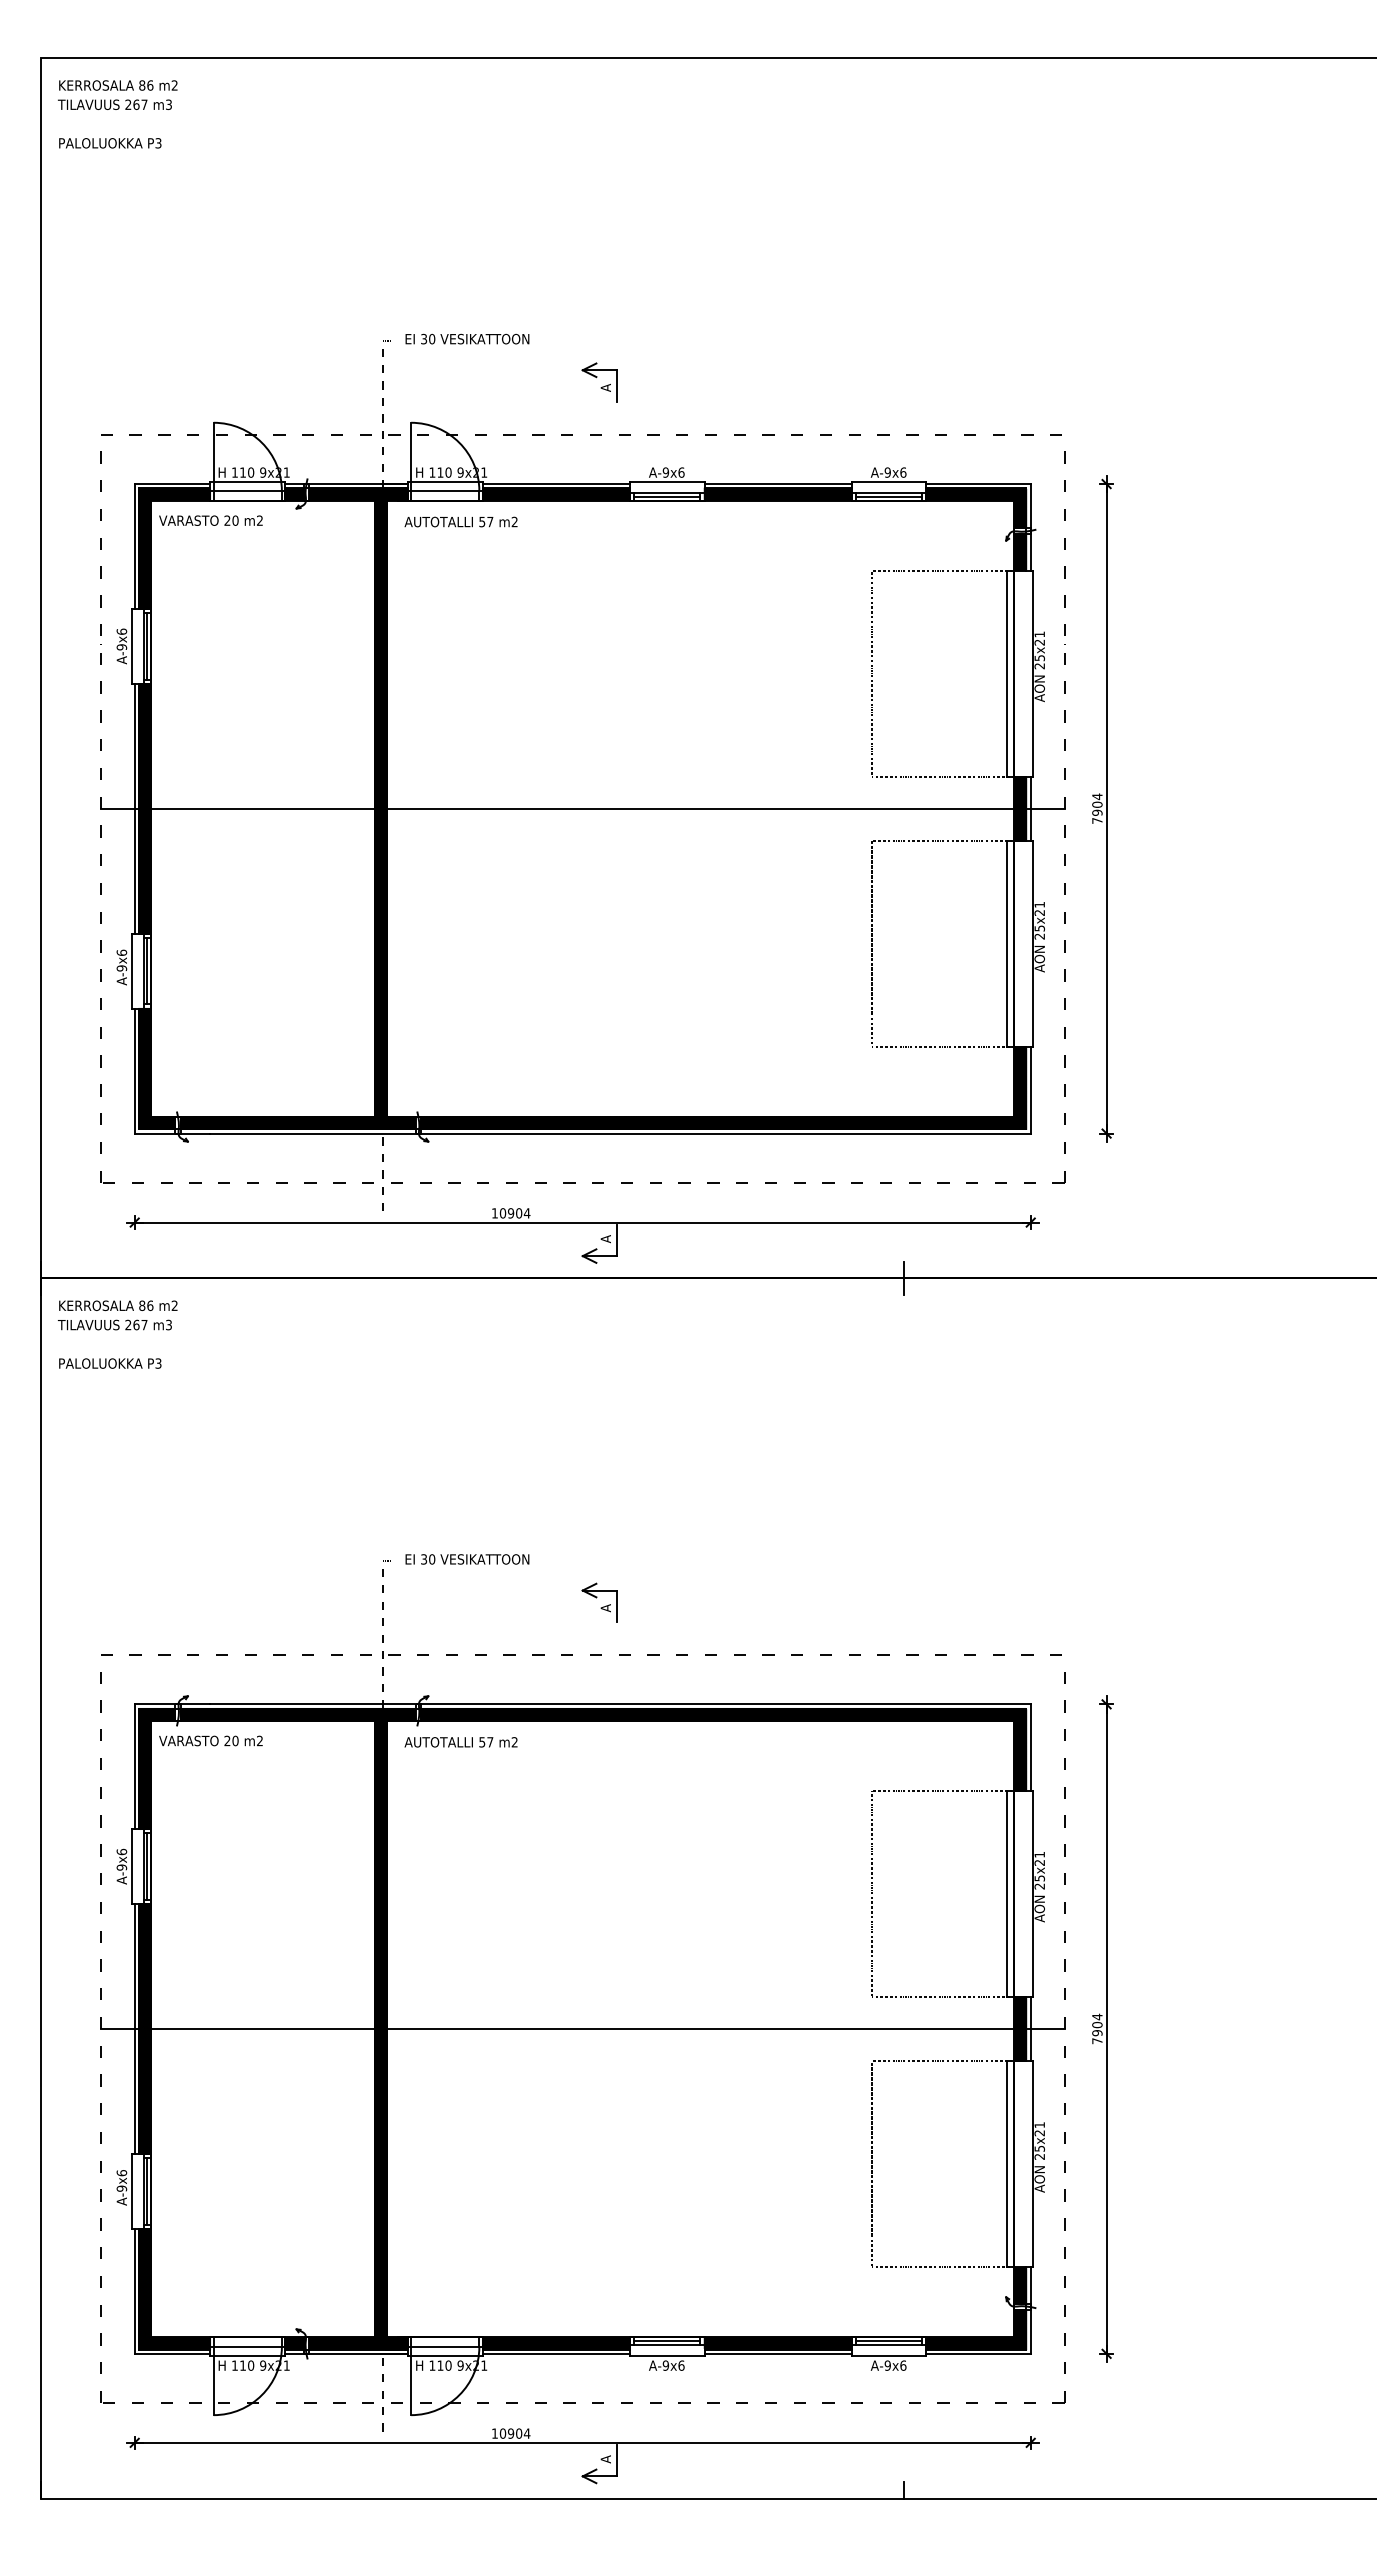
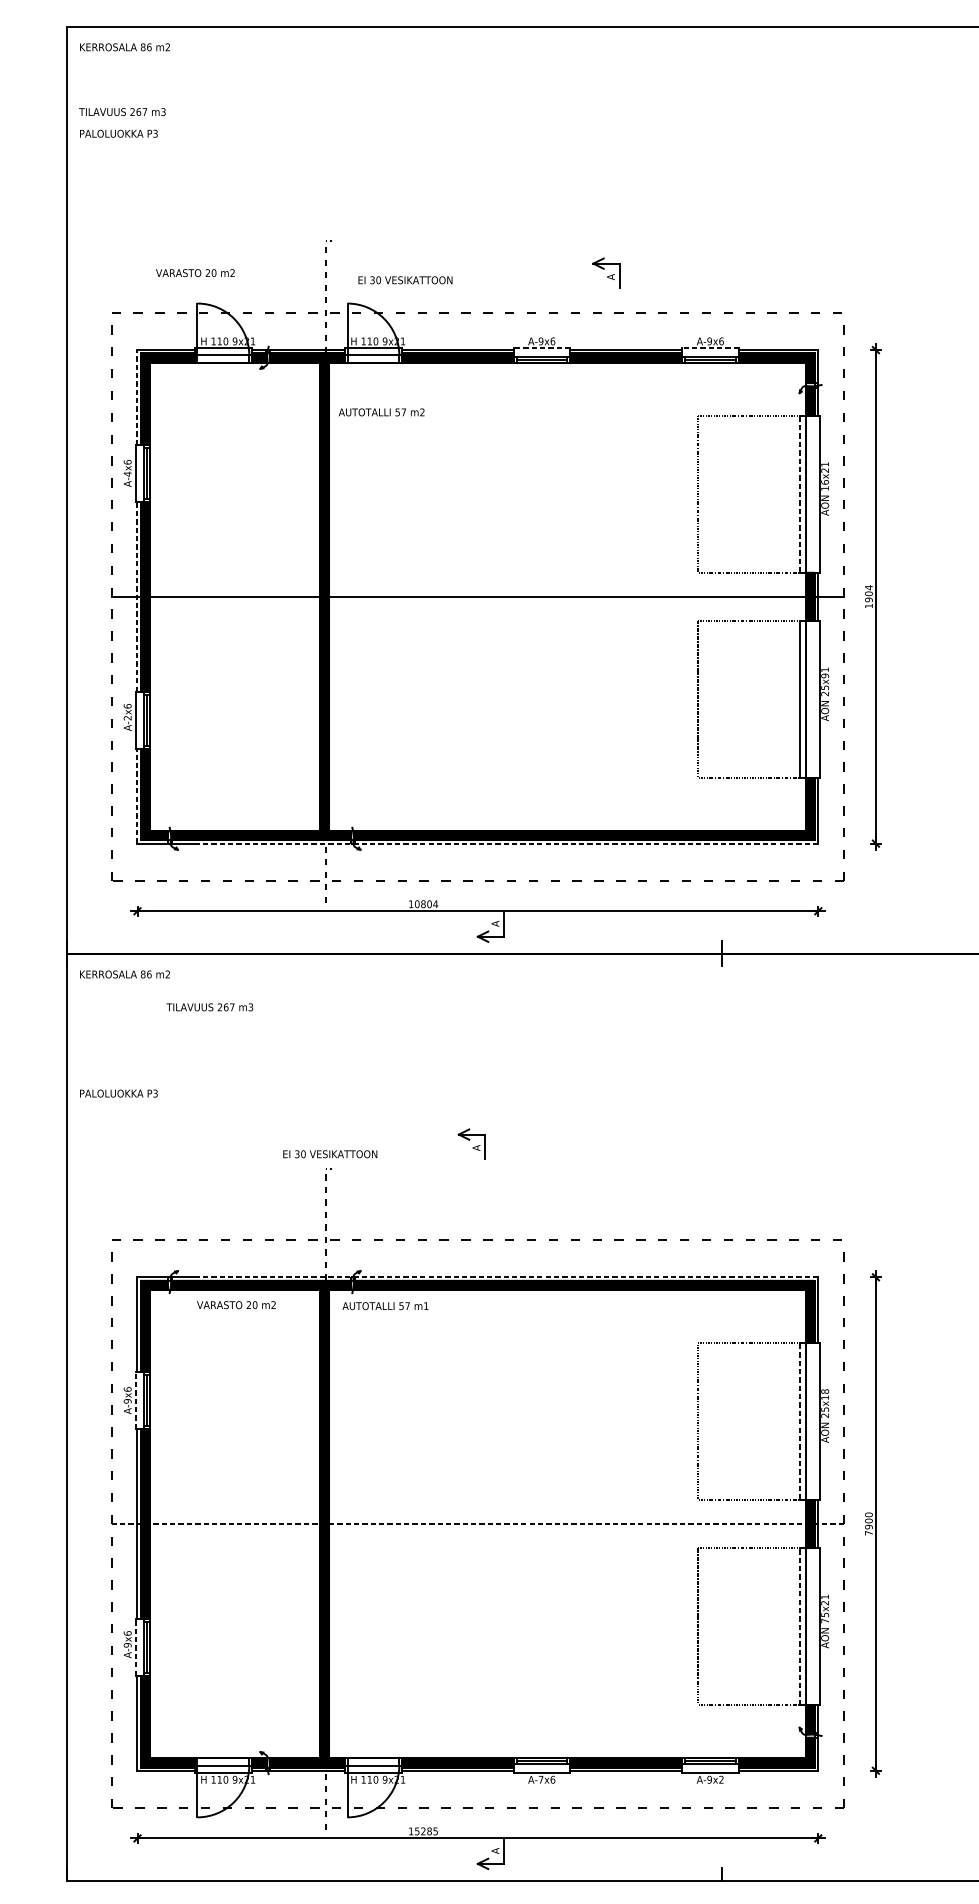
text: (114, 104) -> (122, 111), moved
text: (110, 143) -> (119, 133), moved
text: (467, 338) -> (405, 279), moved
part: (599, 382) -> (606, 272), moved
line: (666, 481) -> (541, 348), solid -> dashed
line: (888, 481) -> (710, 348), solid -> dashed
text: (210, 520) -> (195, 272), moved
text: (460, 521) -> (381, 412), moved
line: (134, 546) -> (137, 397), solid -> dashed
text: (121, 647) -> (127, 474), A-9x6 -> A-4x6
text: (1039, 662) -> (824, 485), 25x21 -> 16x21
line: (1006, 673) -> (799, 494), solid -> dashed
line: (134, 808) -> (137, 596), solid -> dashed
text: (1097, 820) -> (868, 605), 7904 -> 1904
text: (1039, 912) -> (824, 675), 25x21 -> 25x91
text: (121, 968) -> (127, 718), A-9x6 -> A-2x6
line: (134, 1070) -> (137, 795), solid -> dashed
line: (620, 1133) -> (506, 843), solid -> dashed
text: (511, 1213) -> (423, 904), 10904 -> 10804
text: (114, 1324) -> (209, 1006), moved
text: (110, 1363) -> (119, 1093), moved
text: (467, 1559) -> (330, 1154), moved
part: (599, 1602) -> (471, 1143), moved
line: (620, 1704) -> (506, 1277), solid -> dashed
text: (210, 1740) -> (236, 1304), moved
text: (514, 1742) -> (426, 1306), m2 -> m1
text: (1039, 1858) -> (824, 1394), 25x21 -> 25x18
line: (132, 1866) -> (135, 1400), solid -> dashed
line: (1006, 1893) -> (799, 1421), solid -> dashed
text: (1097, 2016) -> (868, 1514), 7904 -> 7900
line: (583, 2029) -> (478, 1524), solid -> dashed
text: (1039, 2156) -> (824, 1620), 25x21 -> 75x21
line: (1006, 2163) -> (799, 1626), solid -> dashed
line: (132, 2190) -> (135, 1646), solid -> dashed
text: (665, 2365) -> (540, 1779), A-9x6 -> A-7x6
text: (903, 2365) -> (721, 1779), A-9x6 -> A-9x2
text: (514, 2433) -> (426, 1831), 10904 -> 15285

